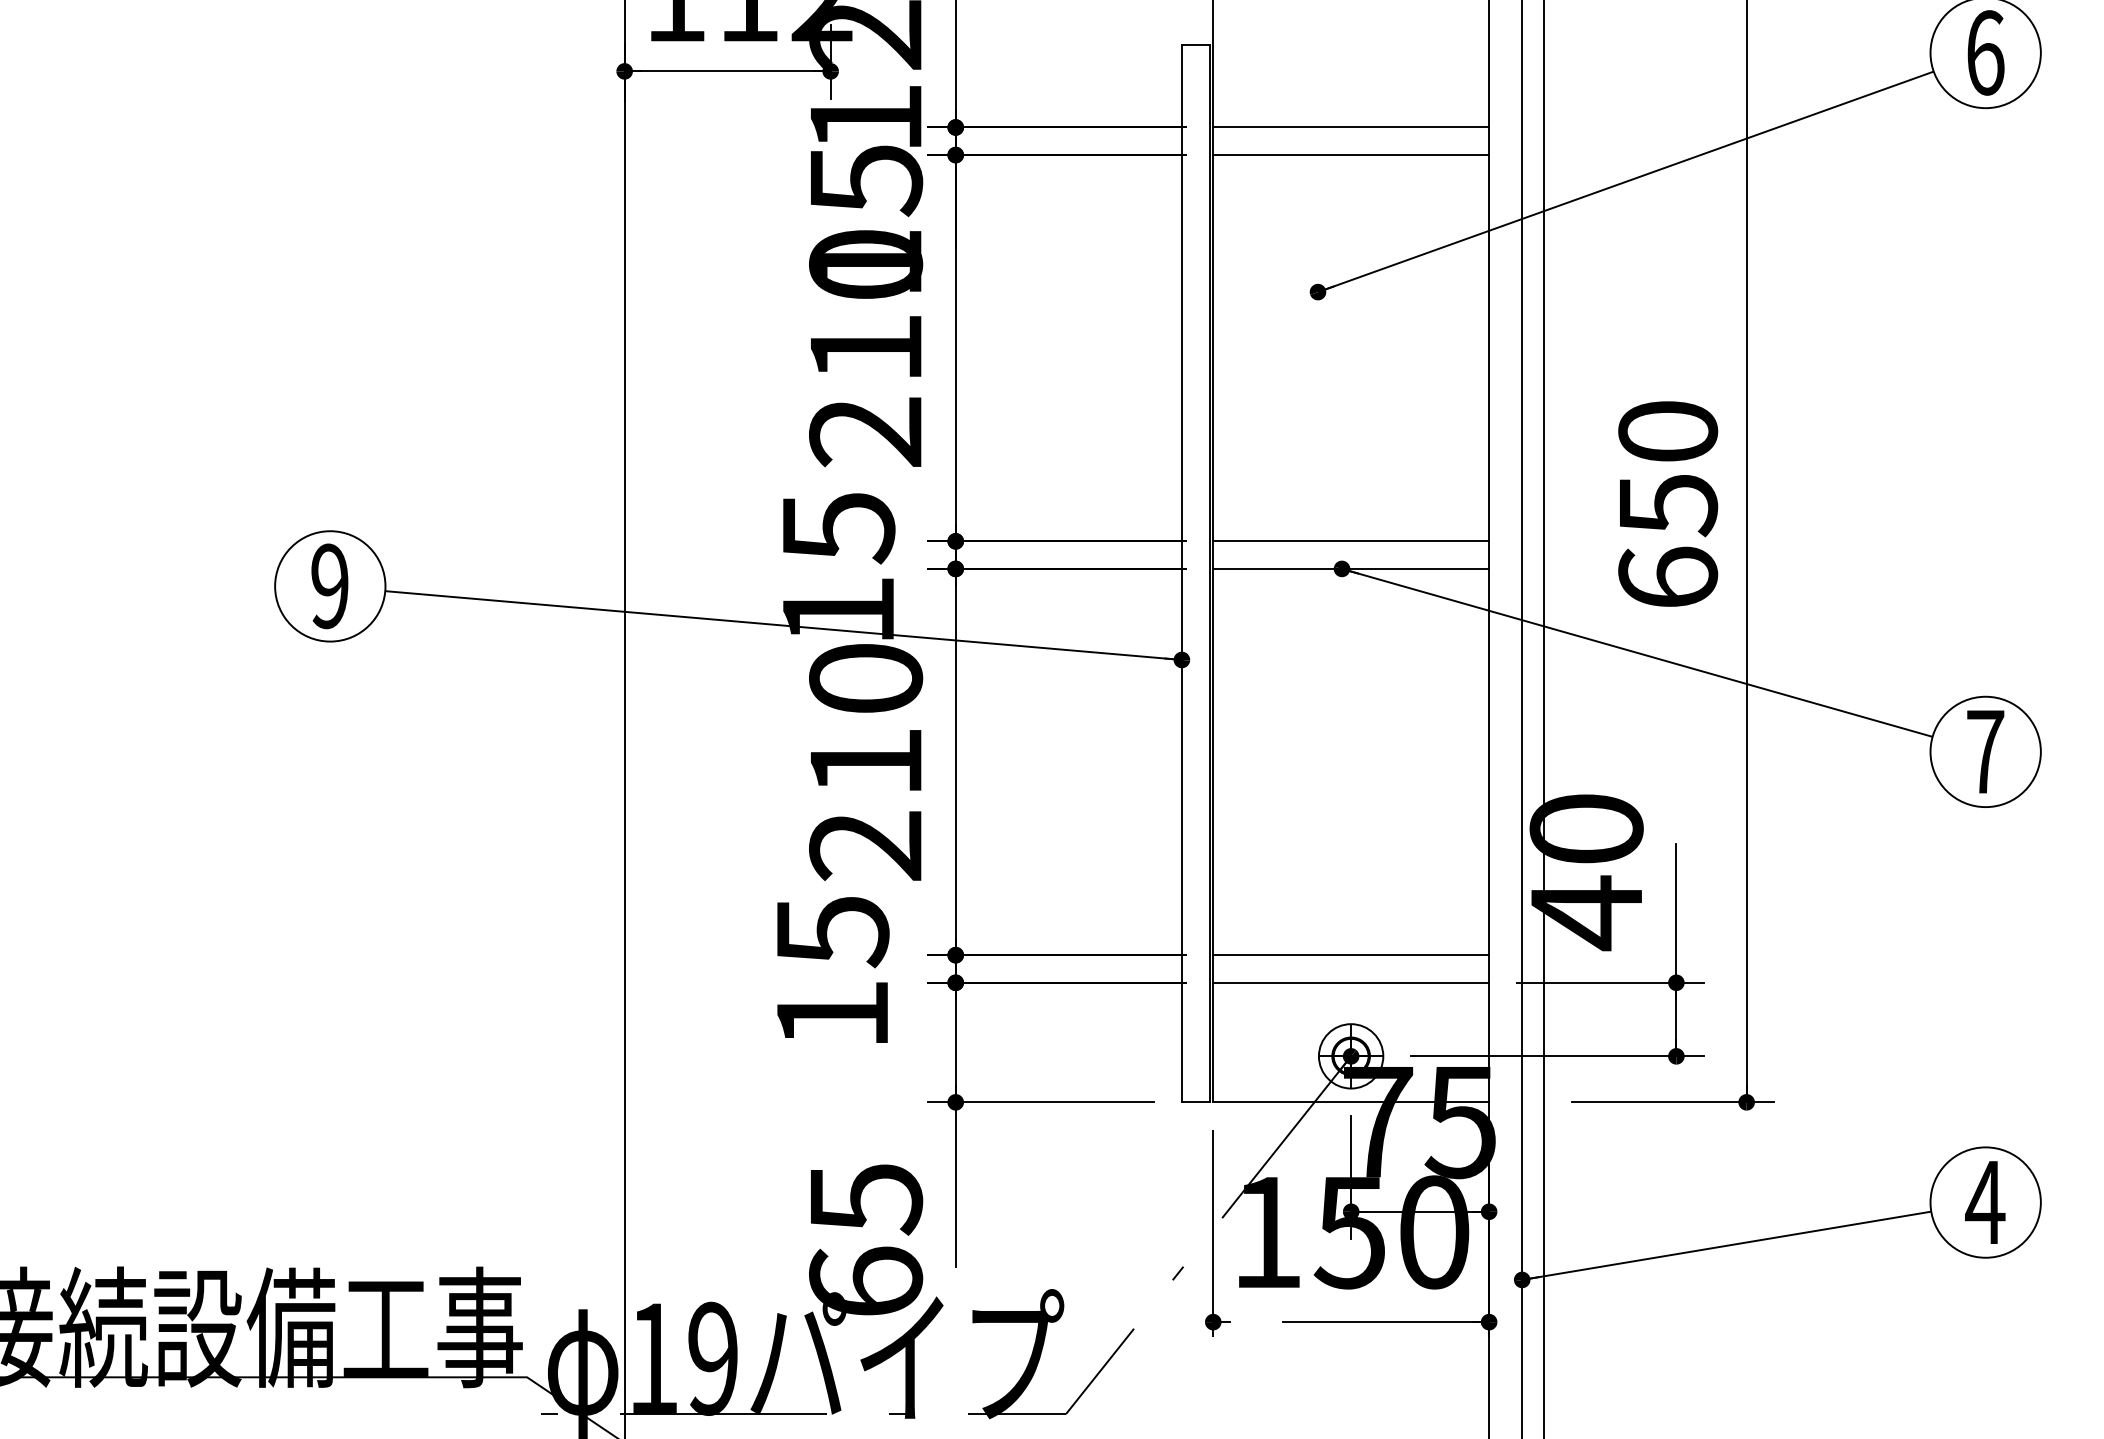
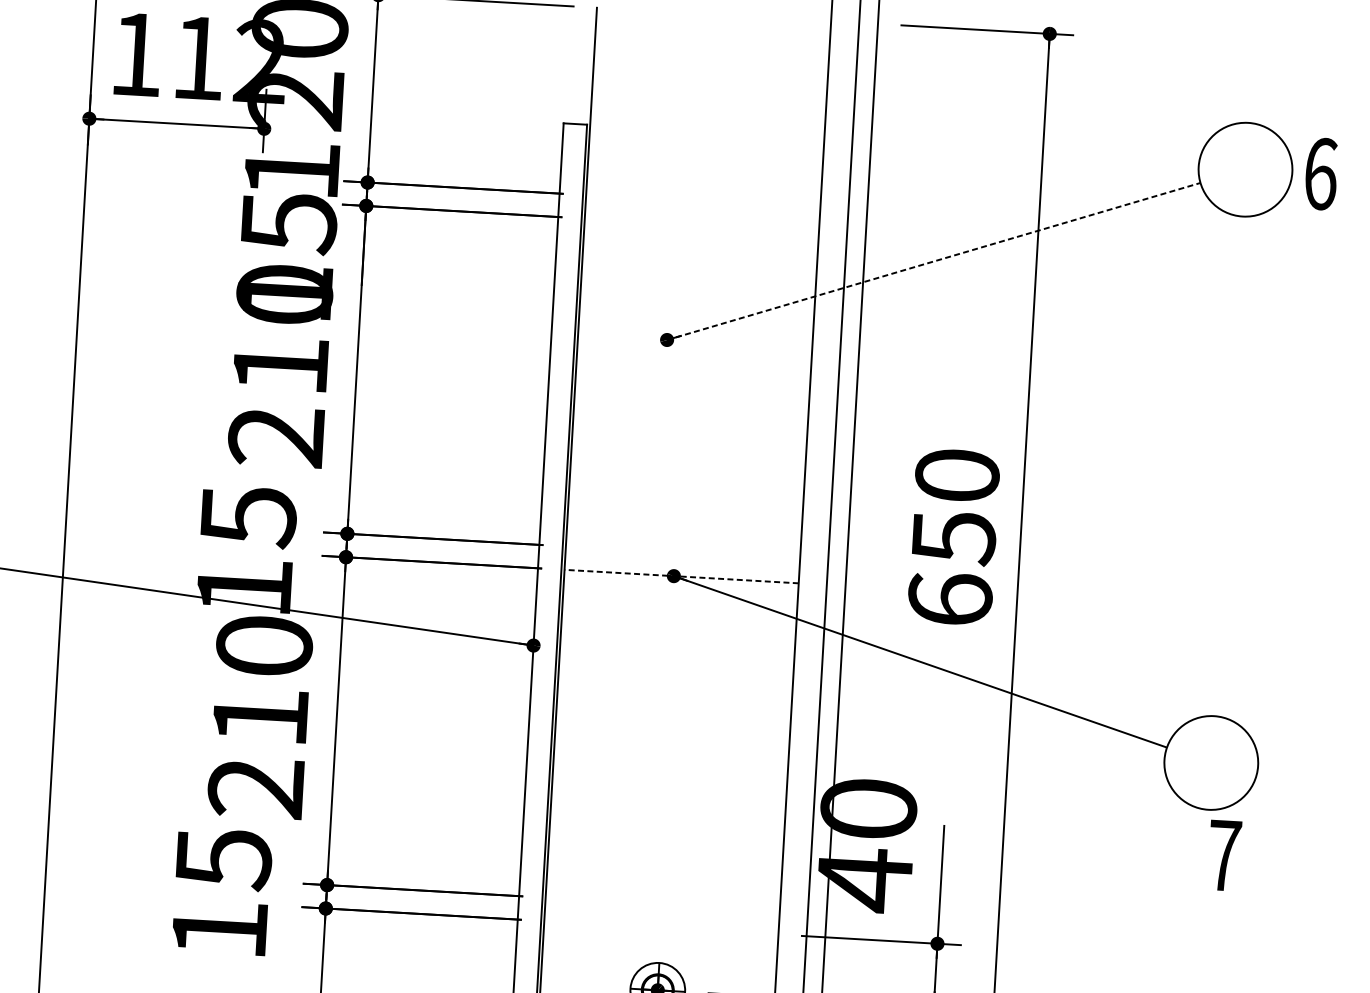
text: (1985, 52) -> (1320, 173), moved
line: (1351, 127) -> (703, 201), removed
line: (1351, 155) -> (702, 225), removed
line: (1626, 181) -> (934, 261), solid -> dashed
line: (1351, 541) -> (683, 553), removed
line: (1351, 568) -> (681, 576), solid -> dashed
text: (1985, 751) -> (1224, 855), moved
line: (1351, 955) -> (663, 904), removed
line: (1351, 982) -> (661, 927), removed

